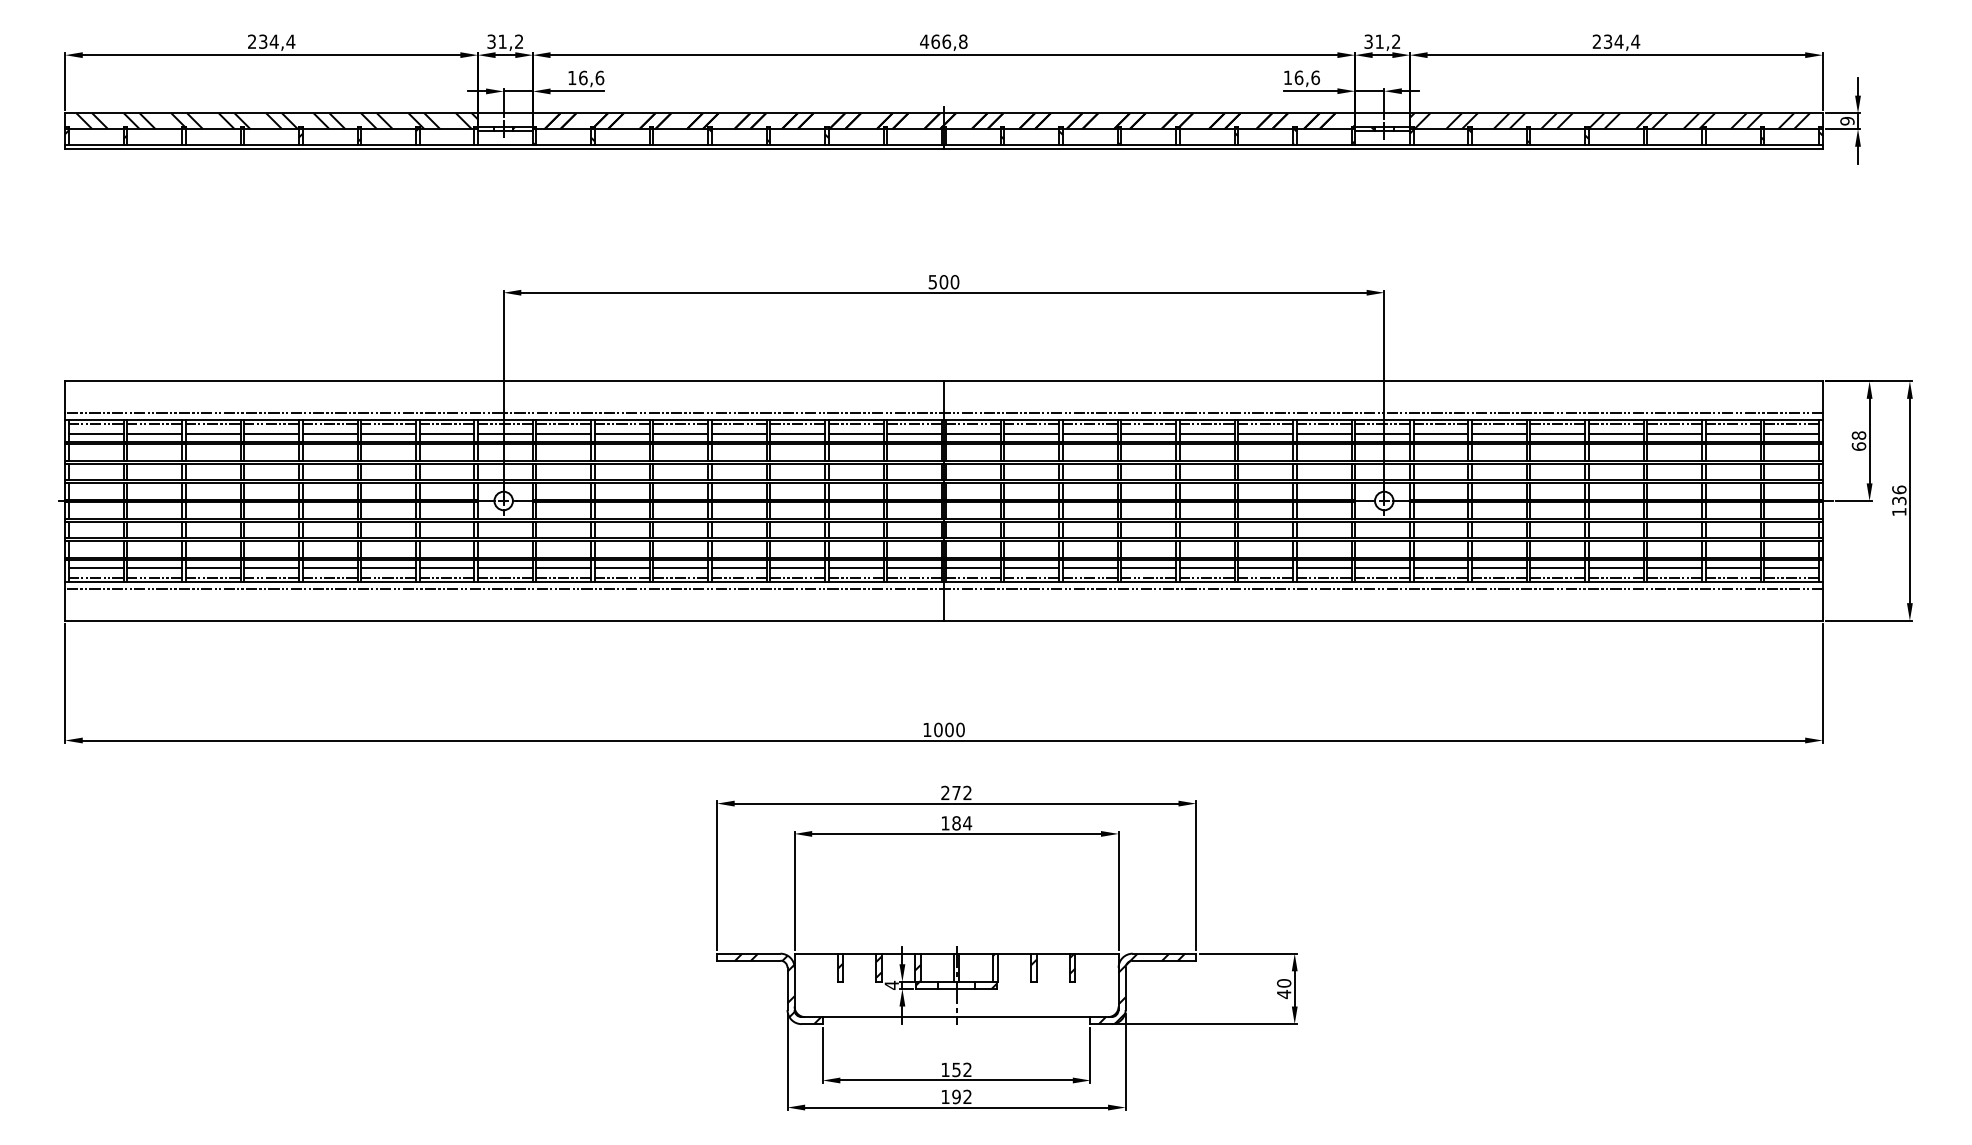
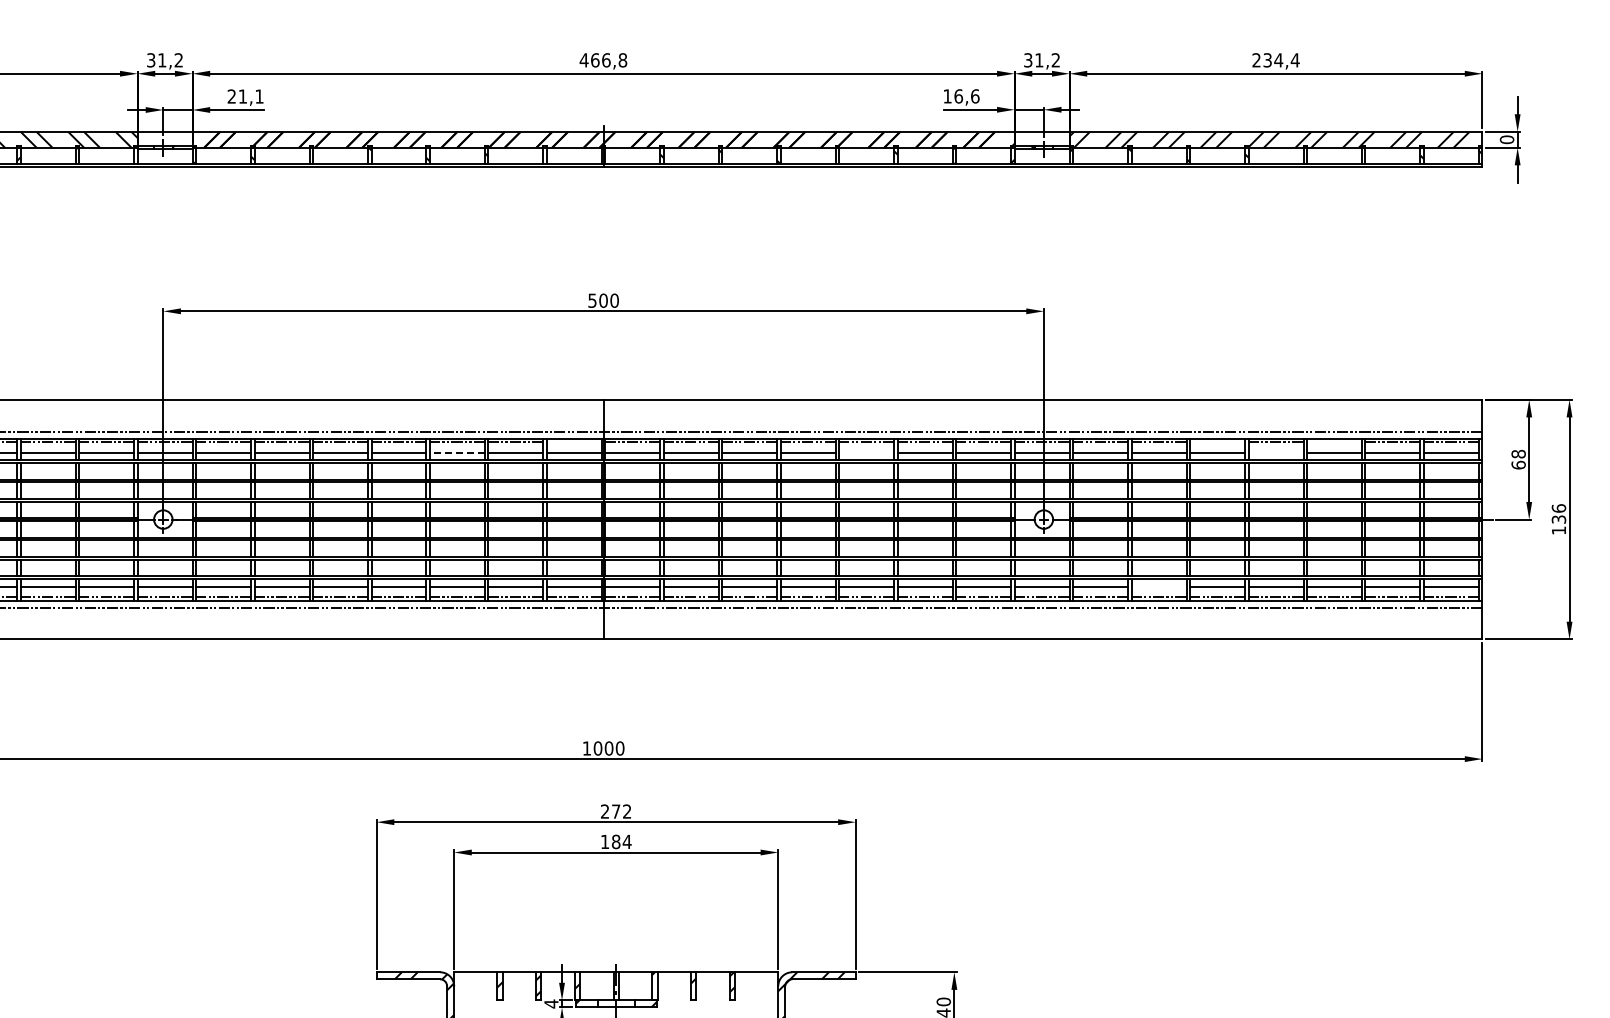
text: (586, 77) -> (246, 96), 16,6 -> 21,1
text: (1847, 121) -> (1507, 140), 9 -> 0
line: (914, 423) -> (574, 442), removed
line: (1557, 423) -> (1217, 442), removed
line: (1674, 423) -> (1334, 442), removed
line: (797, 434) -> (457, 453), solid -> dashed
line: (1206, 434) -> (866, 453), removed
line: (1615, 434) -> (1275, 453), removed
line: (1498, 567) -> (1158, 586), removed

